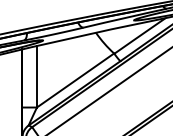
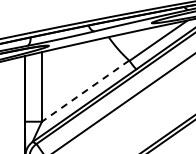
line: (75, 80) -> (85, 91), solid -> dashed

